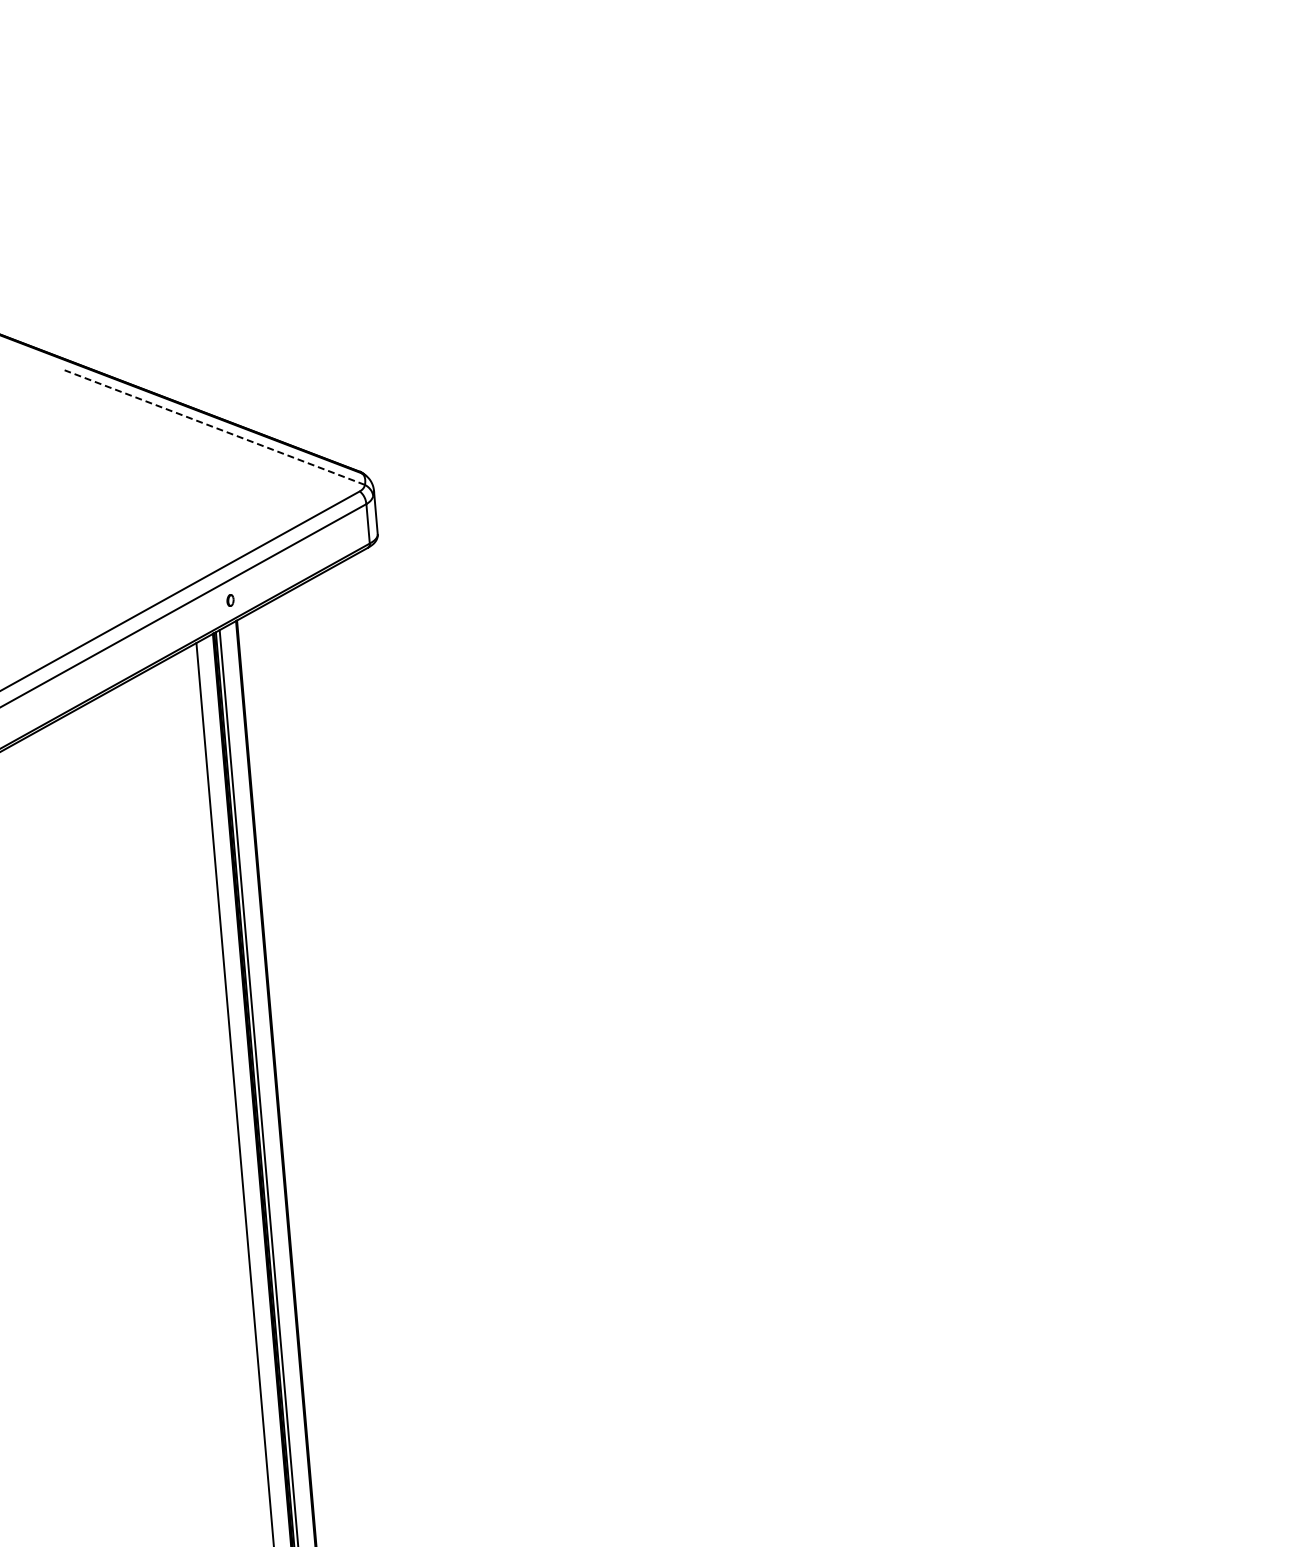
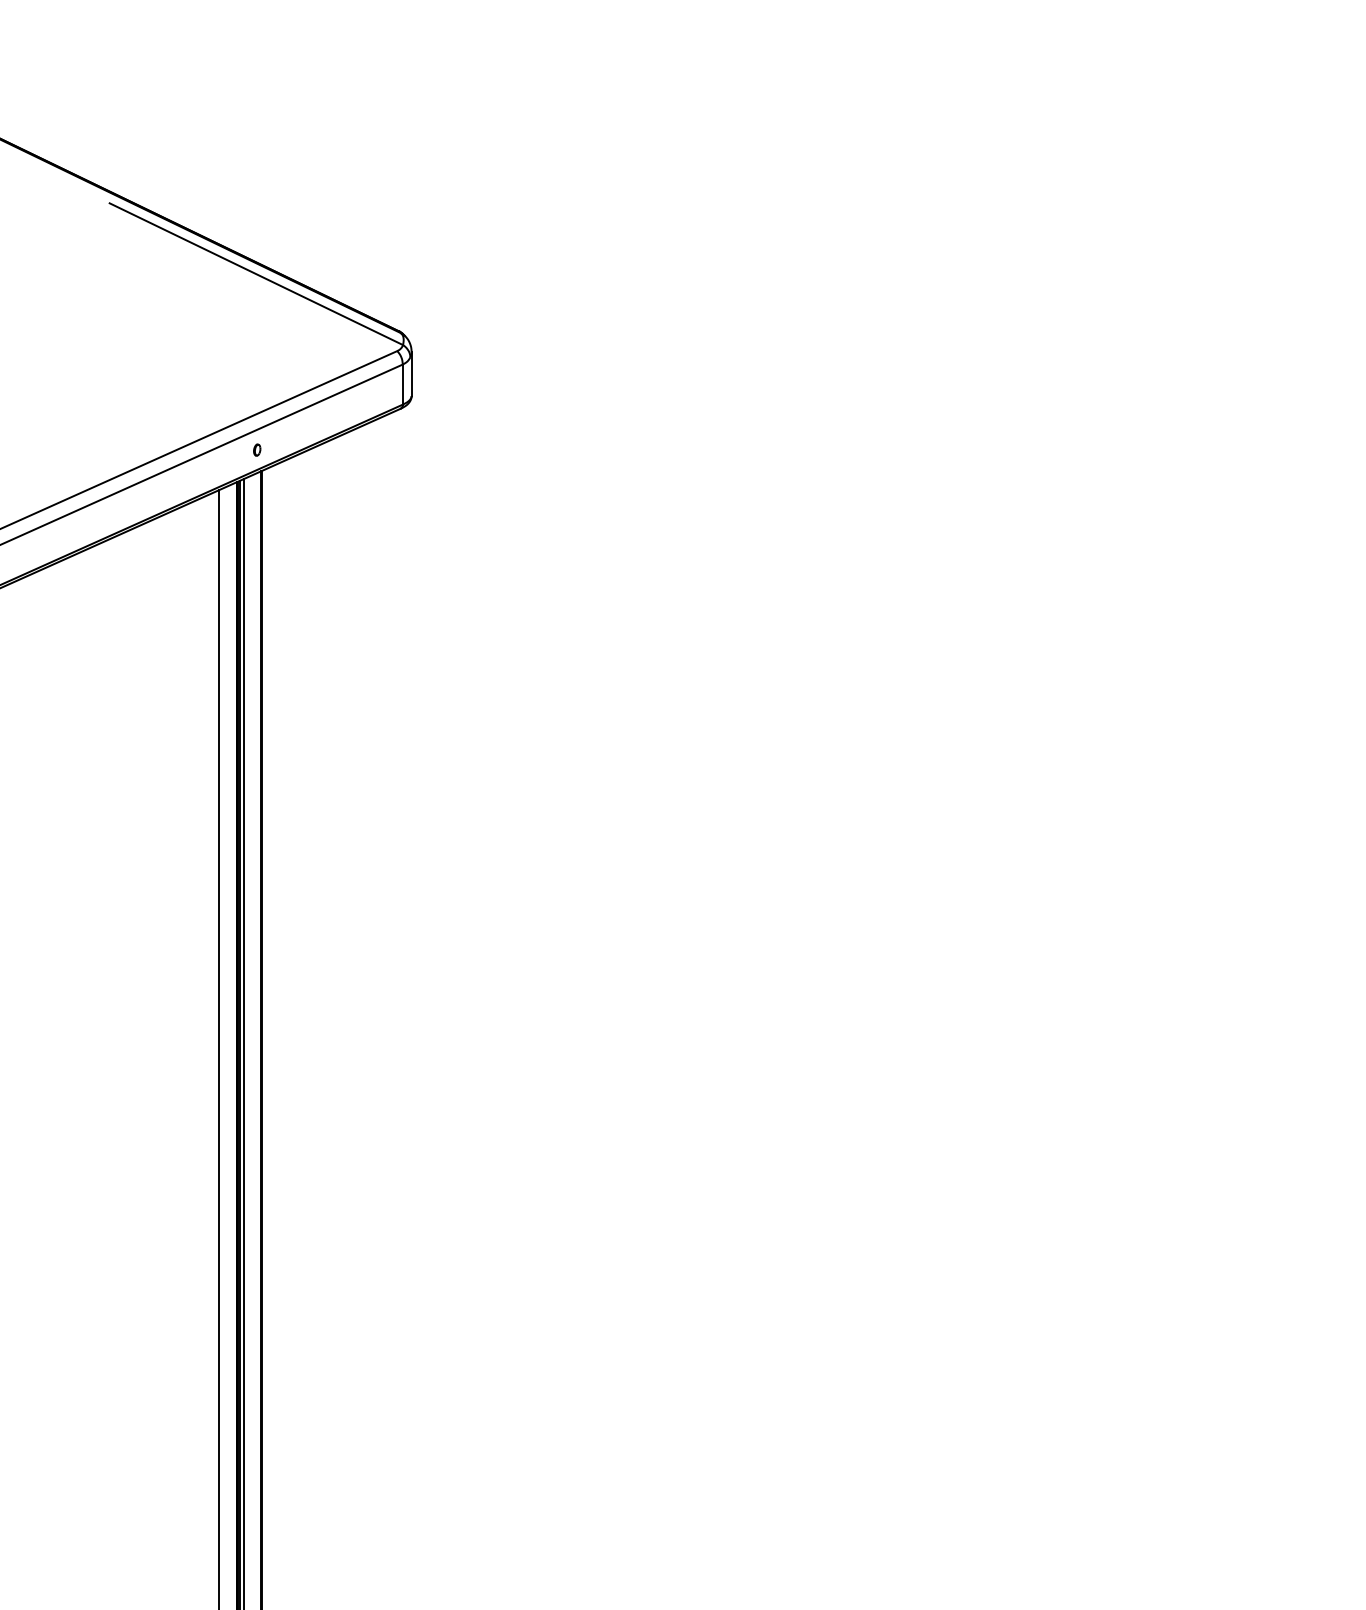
line: (215, 427) -> (256, 274), dashed -> solid

